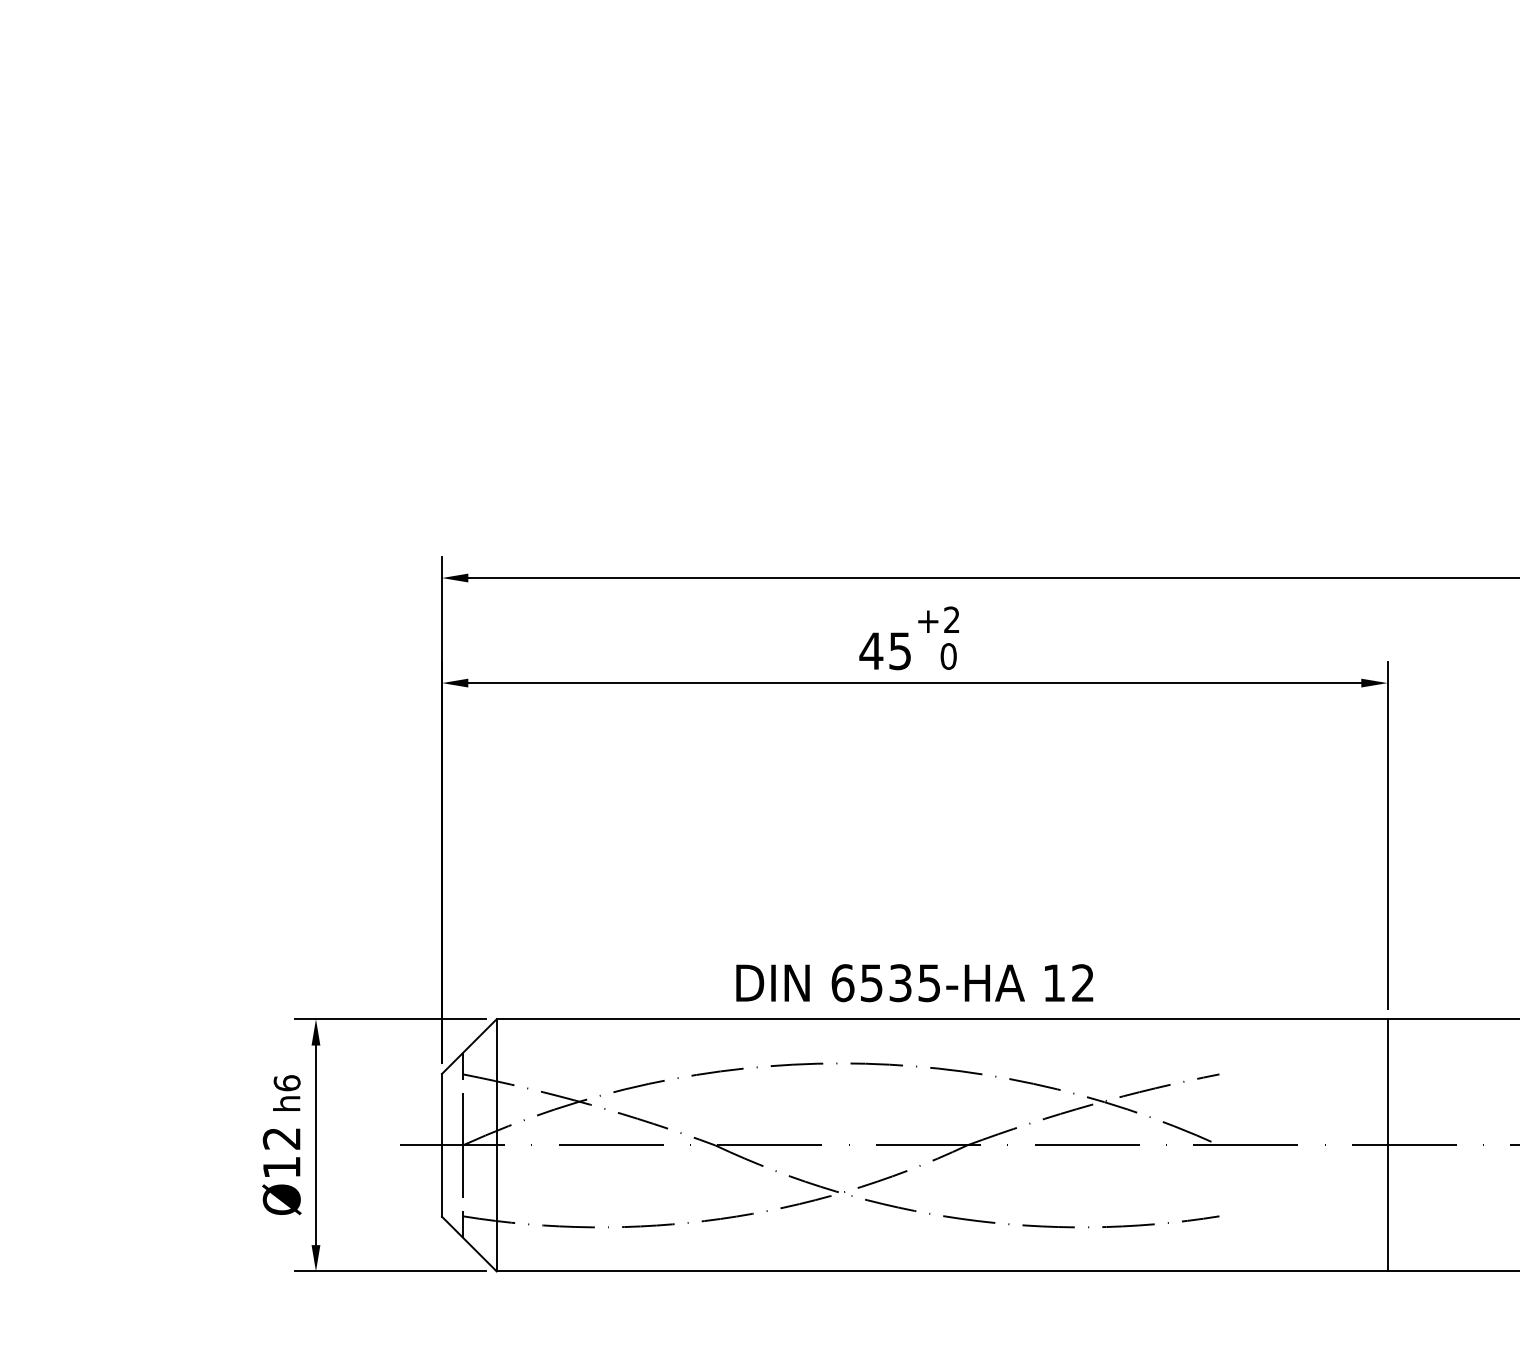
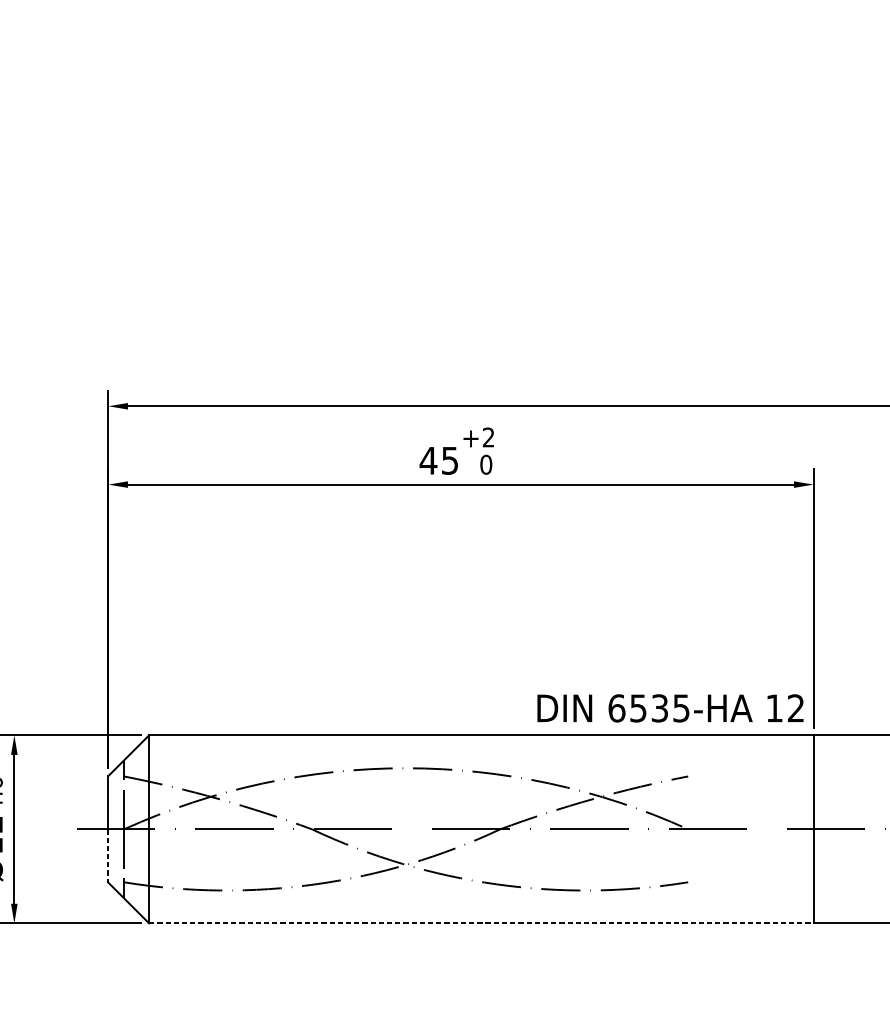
text: (914, 983) -> (670, 708), moved
line: (442, 1181) -> (108, 856), solid -> dashed
line: (942, 1271) -> (481, 923), solid -> dashed

